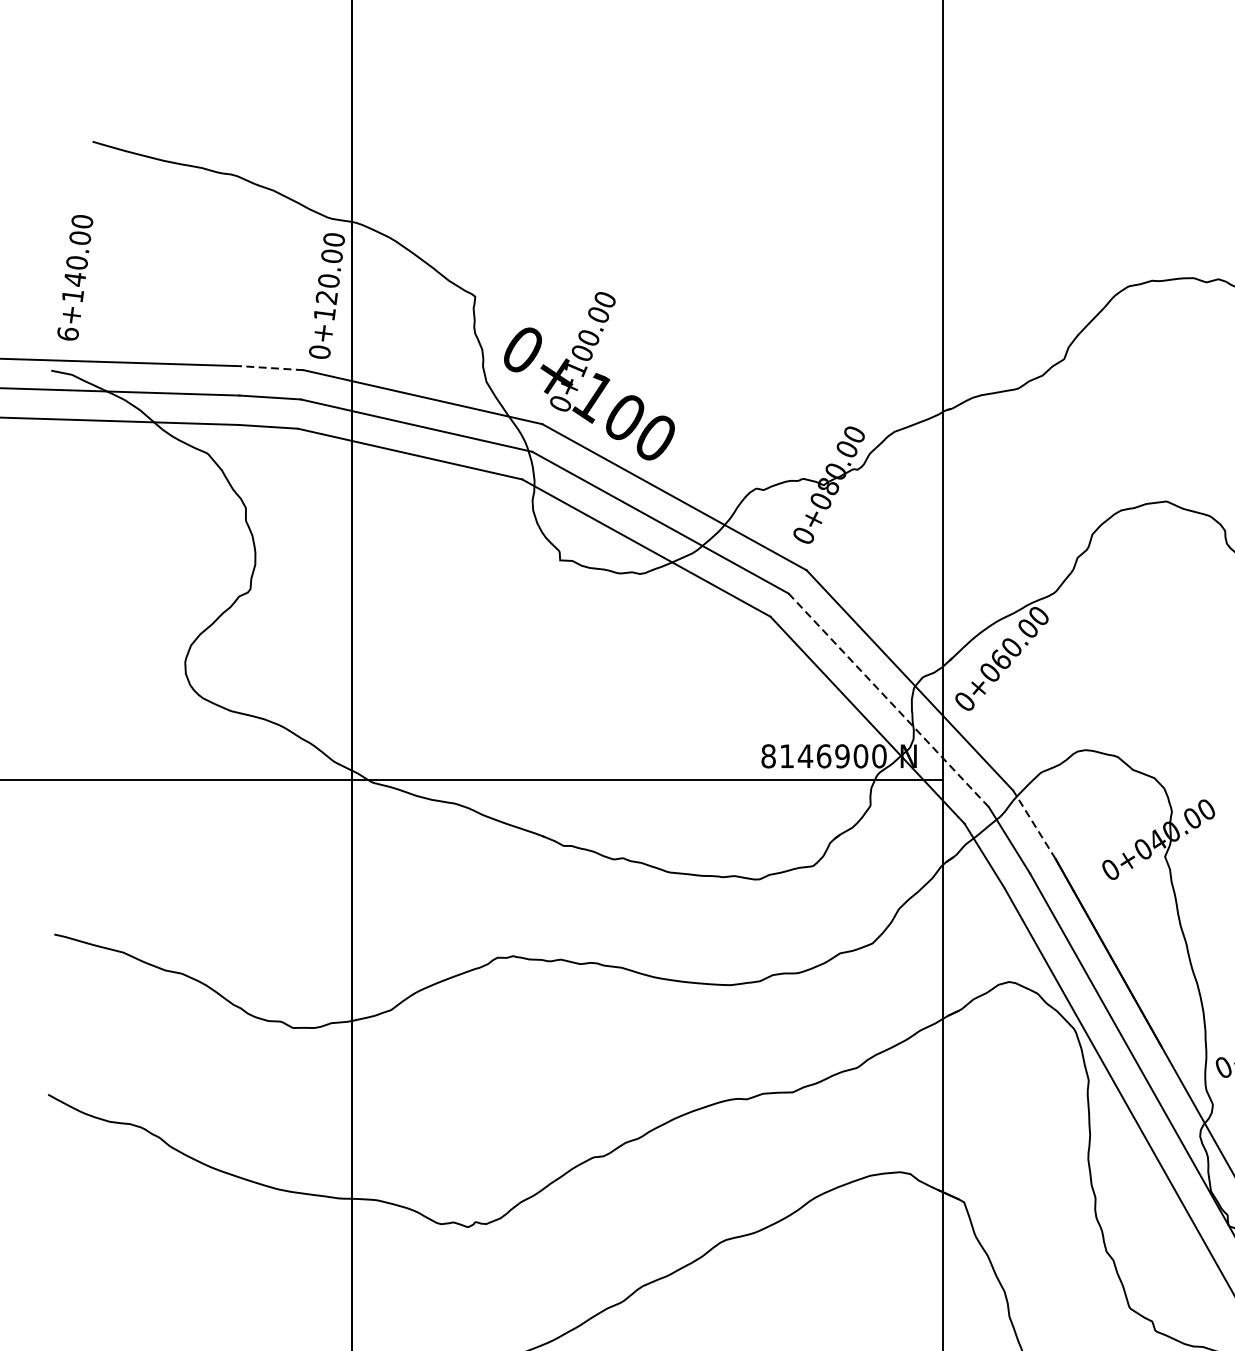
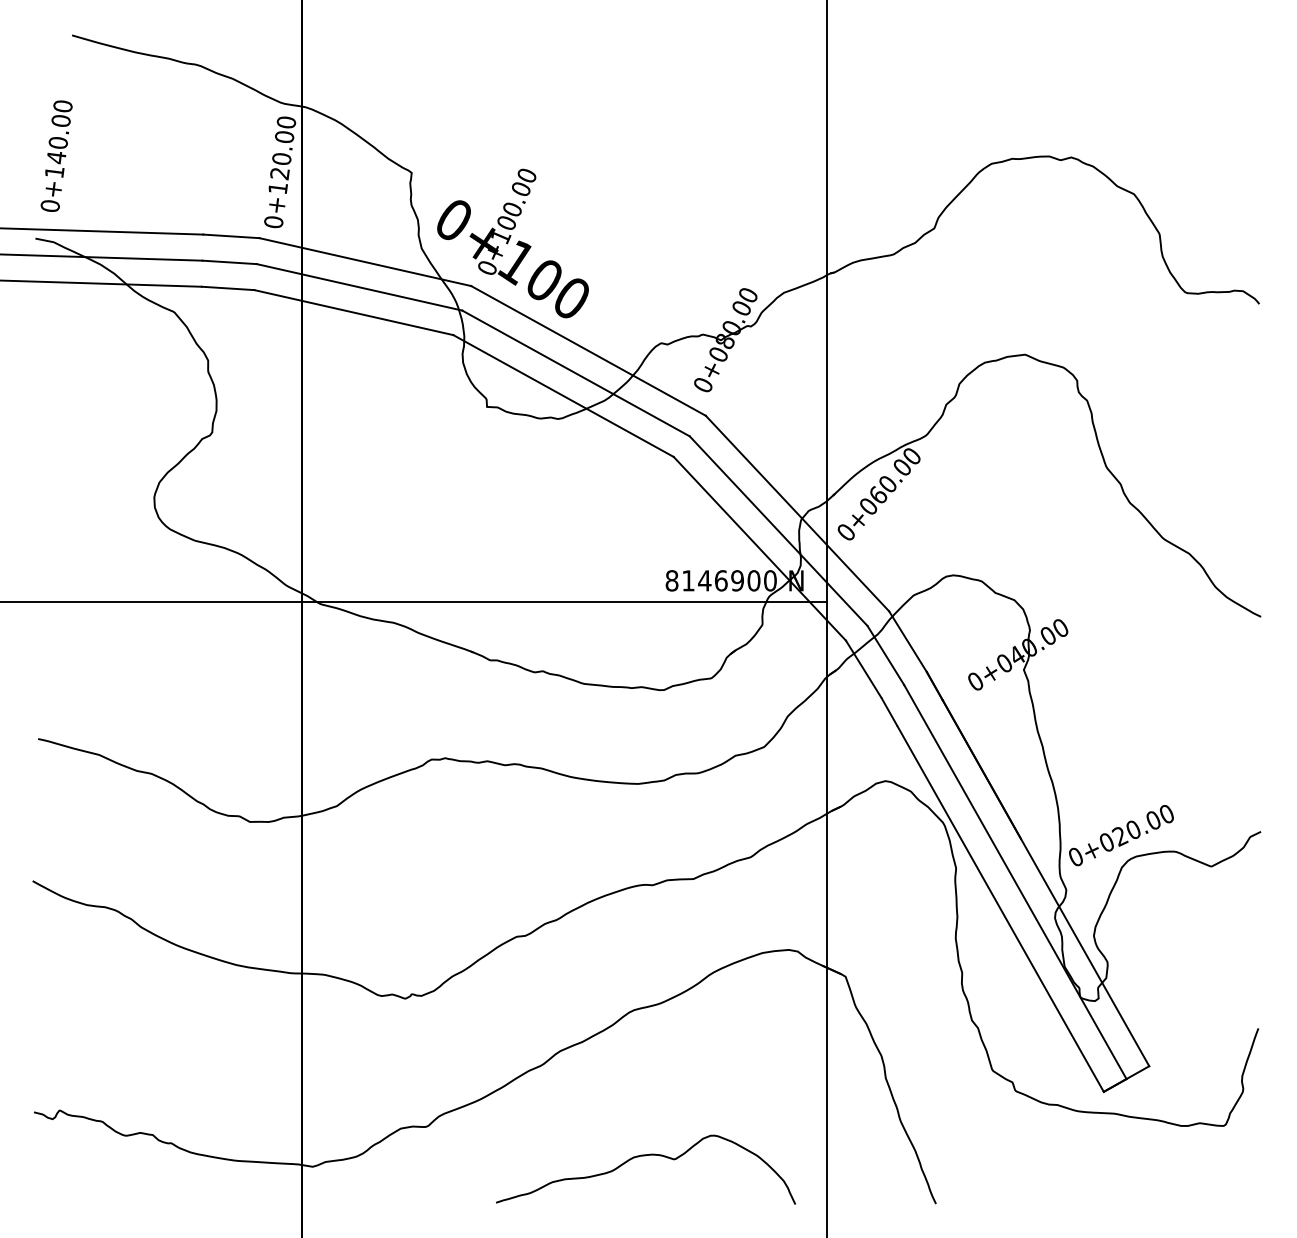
text: (67, 333) -> (49, 205), 6+140.00 -> 0+140.00
line: (271, 368) -> (230, 236), dashed -> solid
line: (888, 700) -> (778, 531), dashed -> solid
line: (1035, 824) -> (908, 641), dashed -> solid

